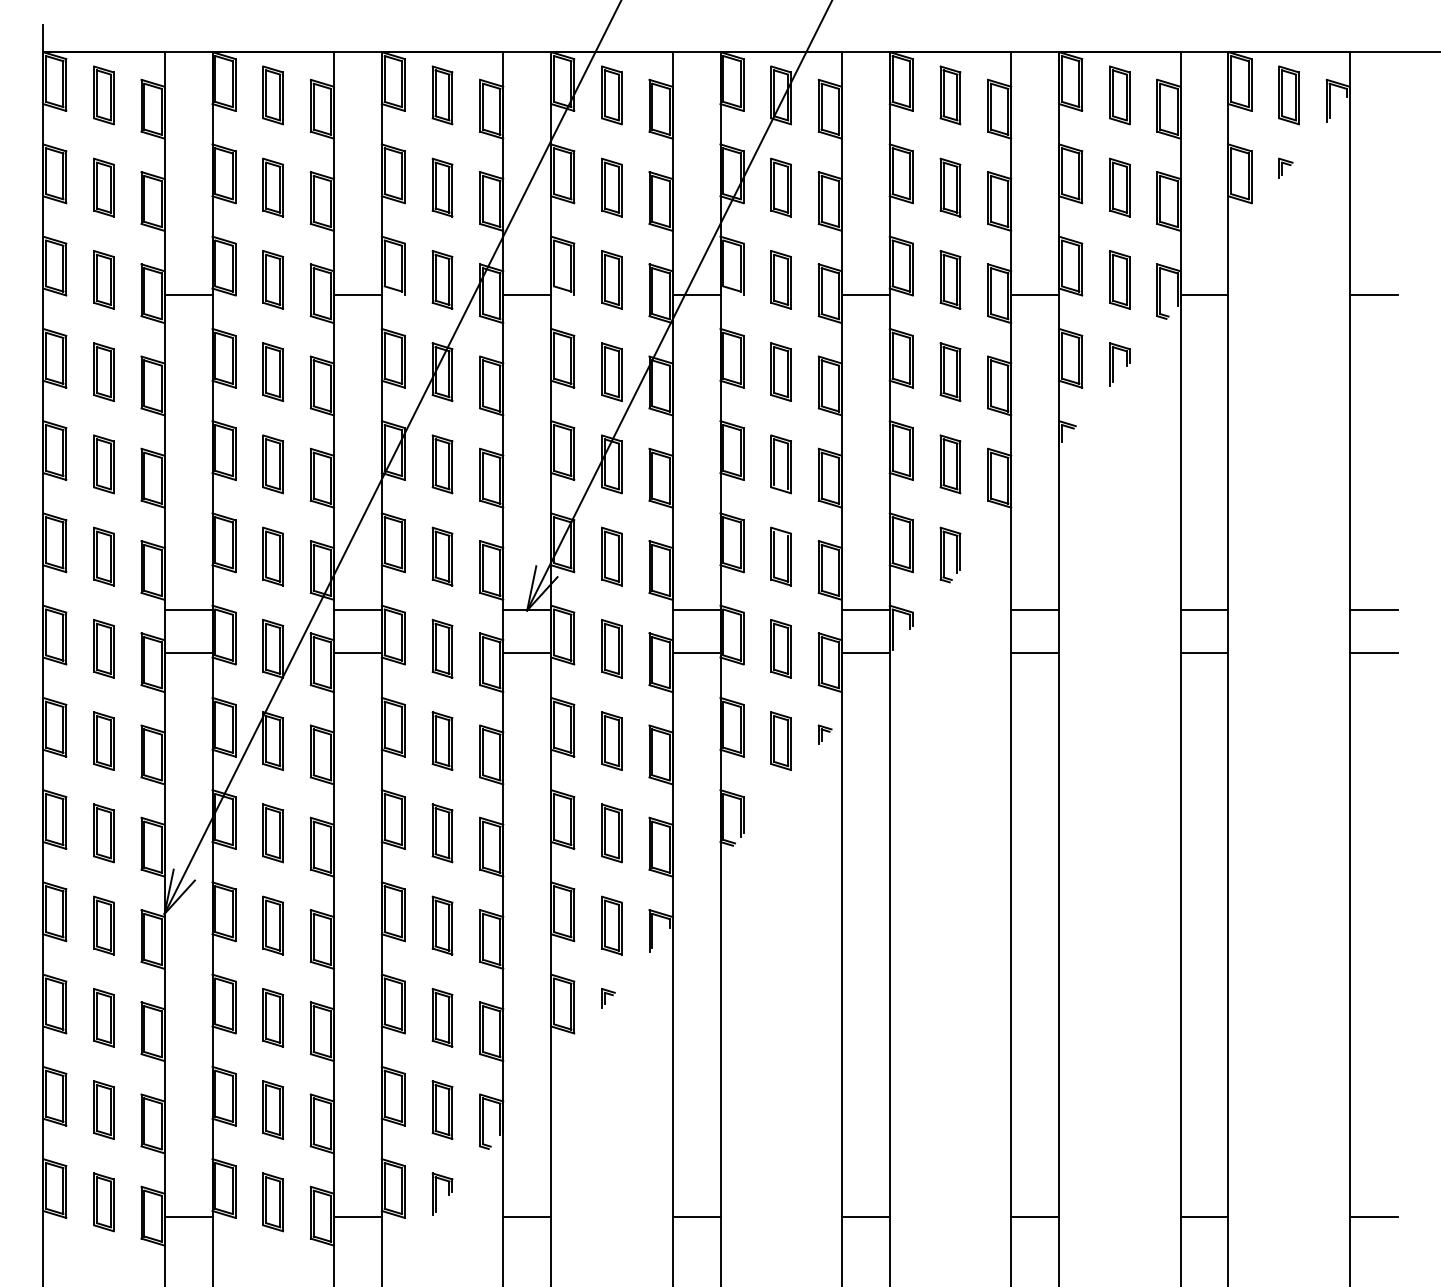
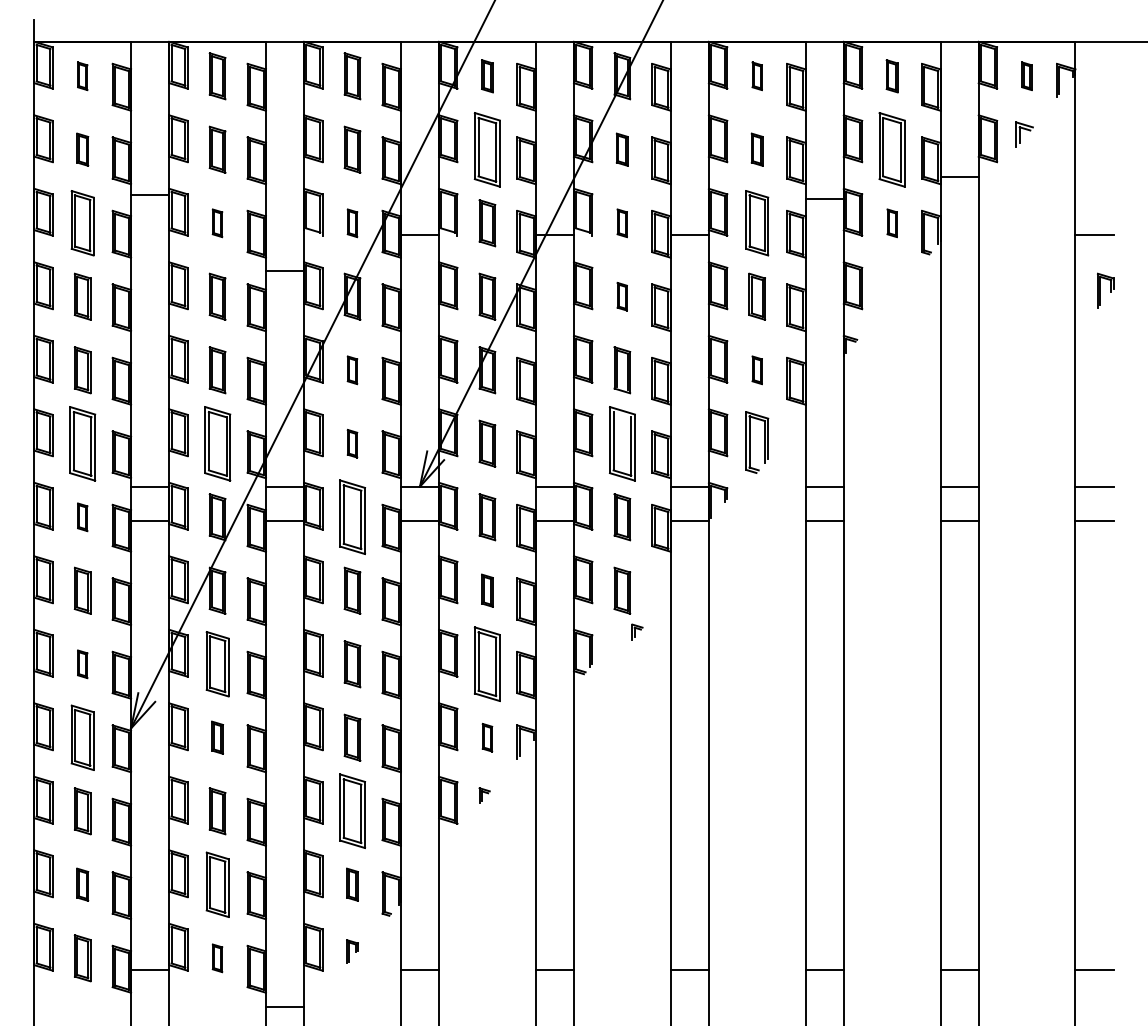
part: (103, 95) -> (82, 76), size x0.6
part: (611, 95) -> (487, 76), size x0.7
part: (950, 95) -> (757, 76), size x0.6
part: (1119, 95) -> (891, 76), size x0.7
part: (1288, 95) -> (1026, 76), size x0.6
part: (1285, 167) -> (1024, 133), size x1.6
part: (103, 187) -> (82, 149), size x0.7
part: (611, 187) -> (487, 149), size x1.6
part: (780, 187) -> (621, 149), size x0.7
part: (950, 187) -> (757, 149), size x0.7
part: (1119, 187) -> (891, 149), size x1.6
part: (103, 279) -> (82, 222), size x1.4
part: (272, 279) -> (217, 222), size x0.6
part: (442, 279) -> (352, 222), size x0.6
part: (780, 279) -> (621, 222), size x0.6
part: (950, 279) -> (757, 222), size x1.4
part: (1119, 279) -> (891, 222), size x0.6
line: (188, 294) -> (150, 195), moved
line: (357, 294) -> (284, 270), moved
line: (1035, 294) -> (824, 198), moved
line: (1204, 294) -> (959, 176), moved
part: (1119, 364) -> (1105, 290), moved
part: (780, 371) -> (621, 296), size x0.6
part: (442, 464) -> (352, 370), size x0.6
part: (950, 464) -> (757, 370), size x0.6
part: (950, 554) -> (757, 442), size x1.4
part: (103, 556) -> (82, 443), size x1.6
part: (272, 556) -> (217, 443), size x1.6
part: (442, 556) -> (352, 443), size x0.6
part: (780, 556) -> (621, 443), size x1.6
part: (103, 648) -> (82, 516), size x0.6
part: (442, 648) -> (352, 516), size x1.6
part: (824, 734) -> (636, 631), moved
part: (611, 740) -> (487, 590), size x0.7
part: (103, 833) -> (82, 664), size x0.6
part: (272, 833) -> (217, 664), size x1.4
part: (611, 833) -> (487, 664), size x1.6
part: (103, 925) -> (82, 737), size x1.4
part: (272, 925) -> (217, 737), size x0.7
part: (611, 925) -> (487, 737), size x0.6
part: (442, 1017) -> (352, 811), size x1.6
part: (103, 1109) -> (82, 884), size x0.7
part: (272, 1109) -> (217, 884), size x1.4
part: (442, 1109) -> (352, 884), size x0.7
part: (442, 1193) -> (352, 951), size x0.7
part: (272, 1202) -> (217, 958), size x0.6
line: (357, 1217) -> (284, 1007), moved

